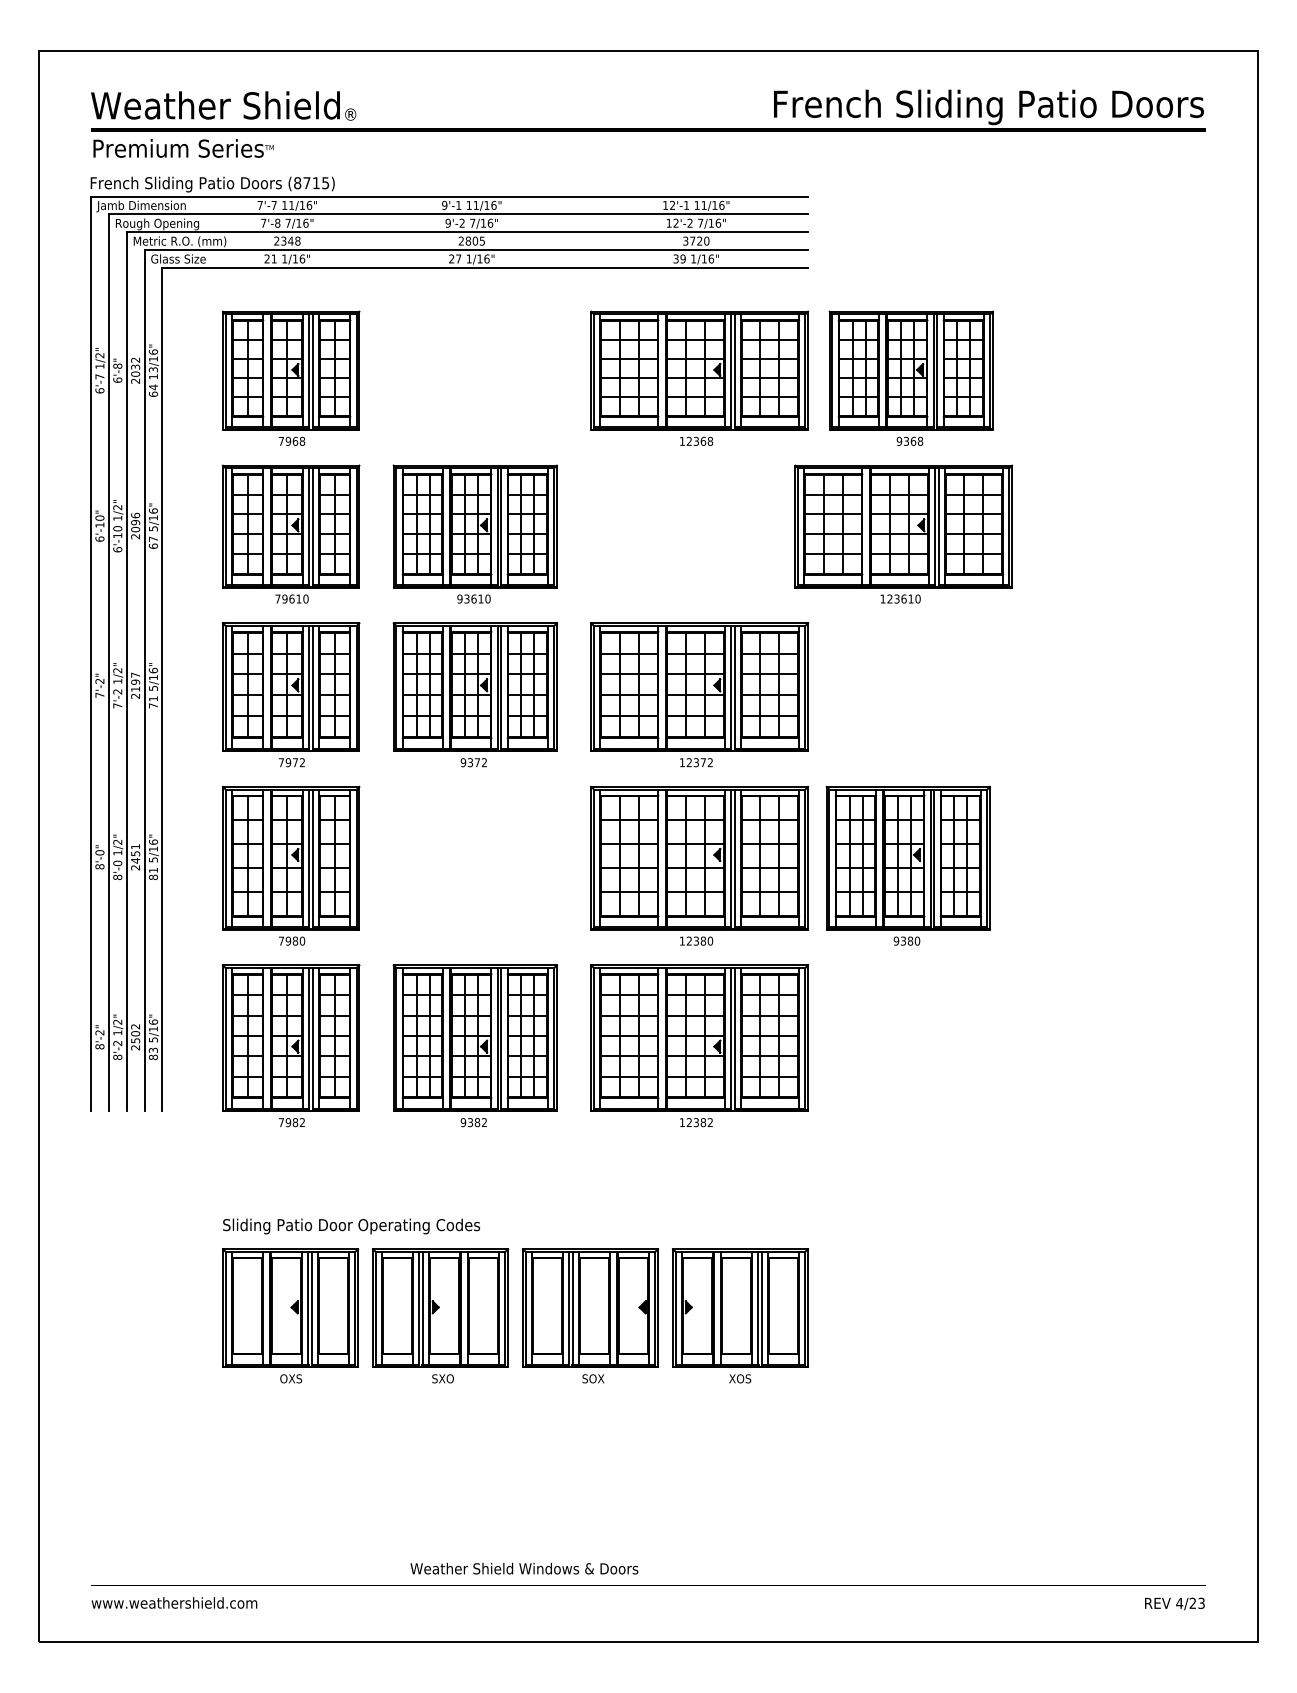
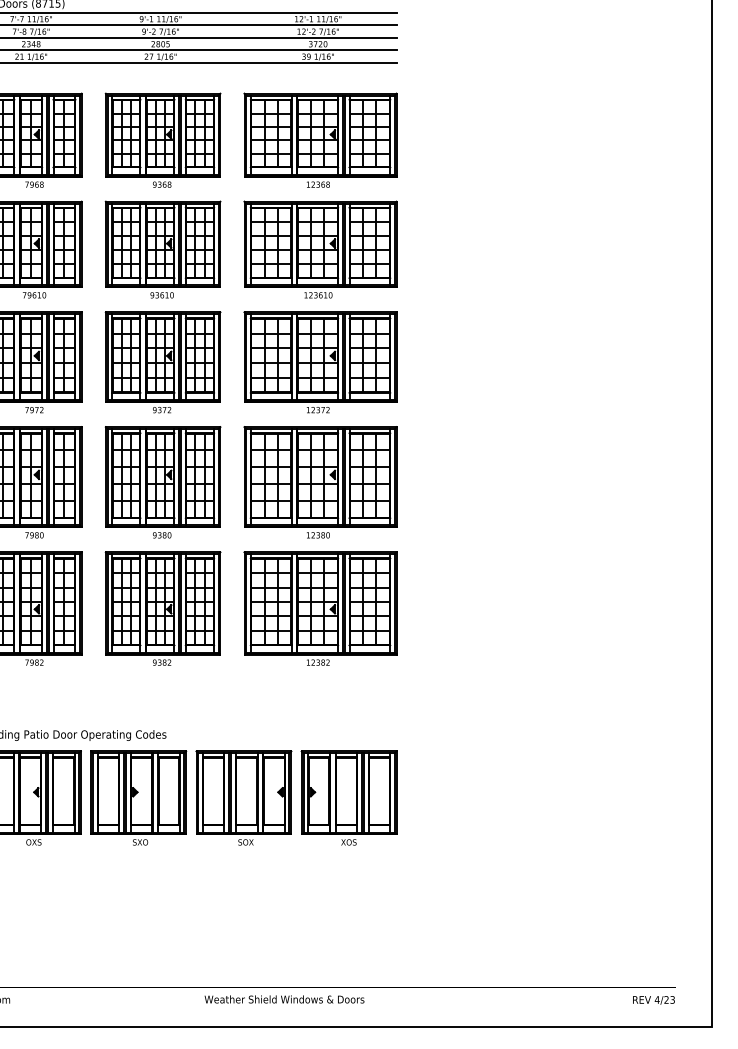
part: (910, 377) -> (162, 139), moved
part: (903, 533) -> (320, 249), moved
part: (907, 865) -> (162, 482), moved
text: (524, 1568) -> (284, 999), moved

